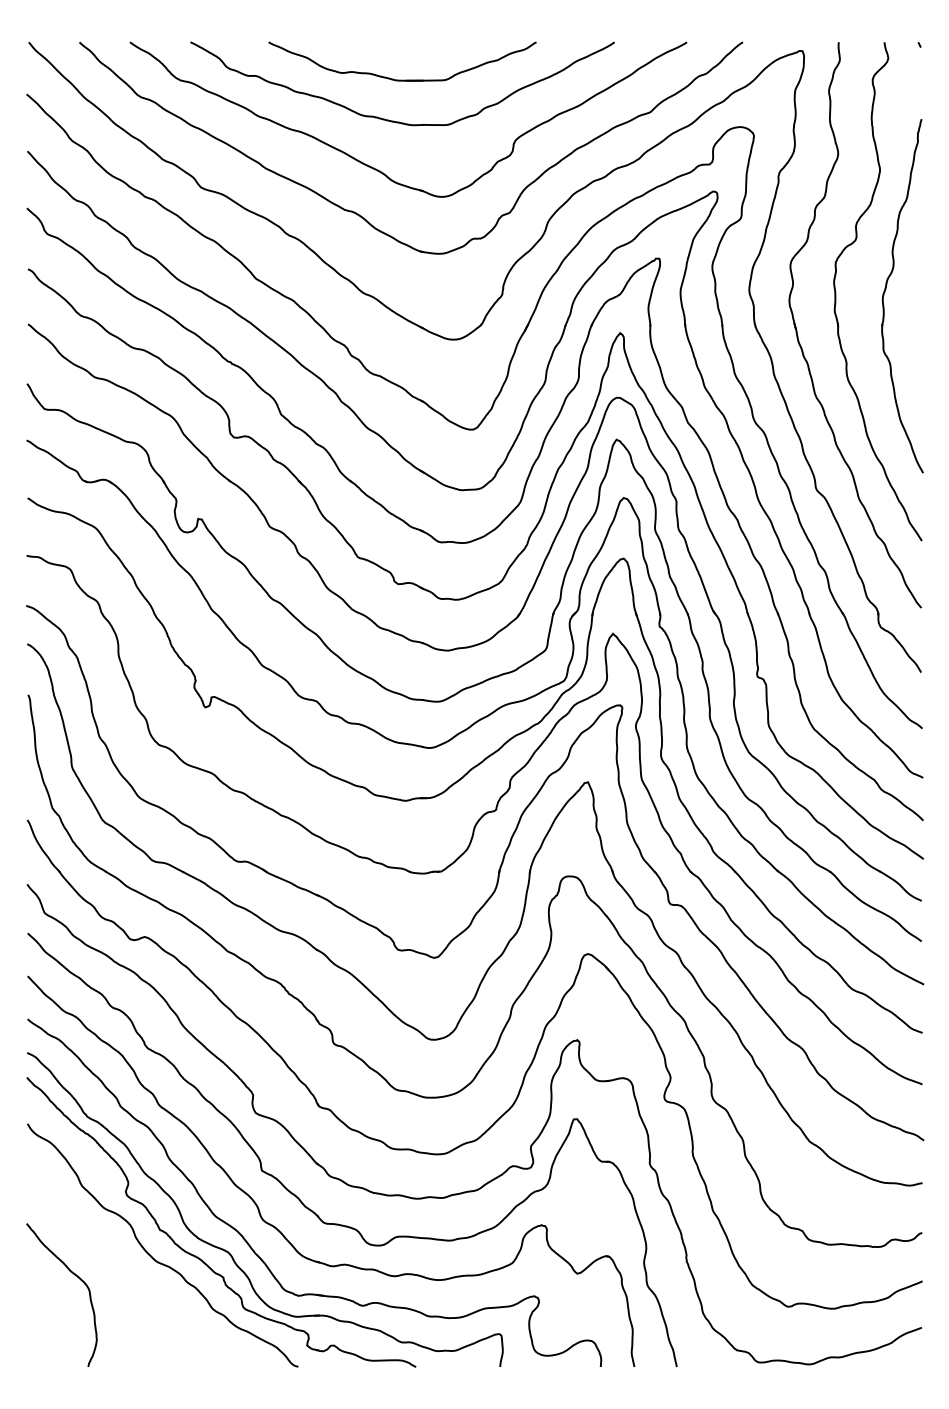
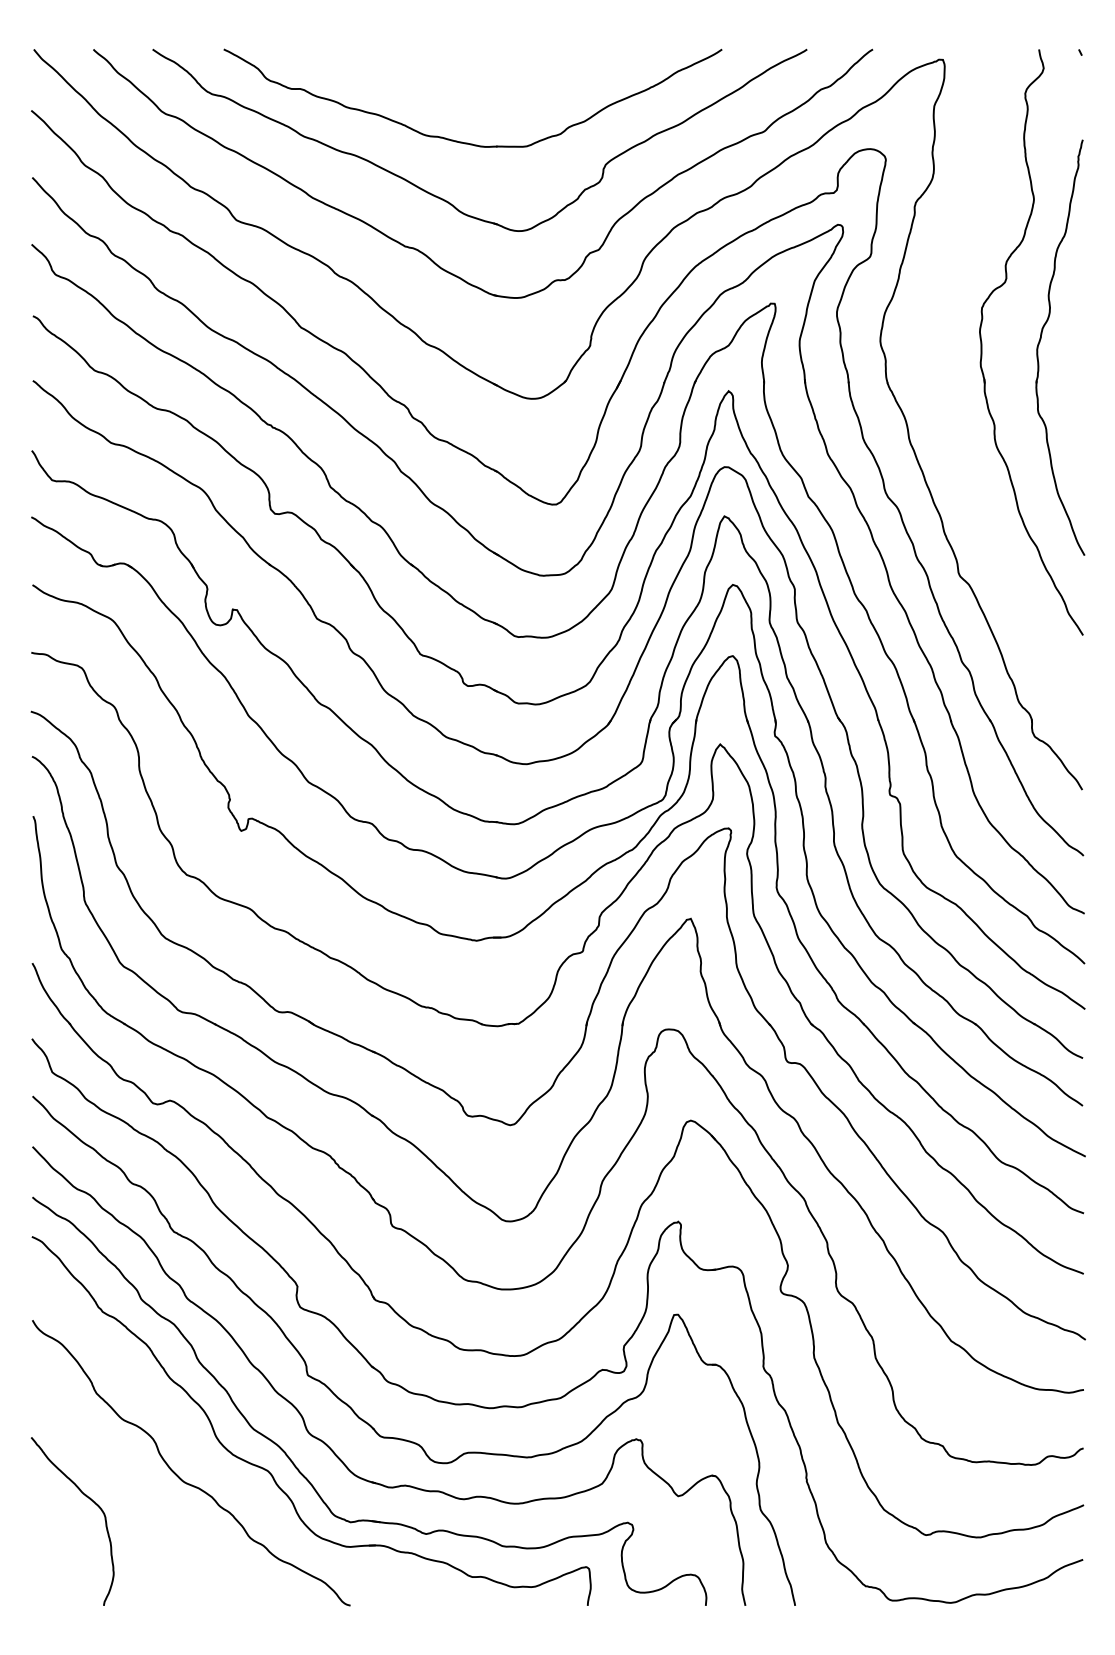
part: (402, 79) -> (472, 93), removed
part: (801, 345) -> (941, 405), removed
part: (199, 1257) -> (234, 1477), removed

